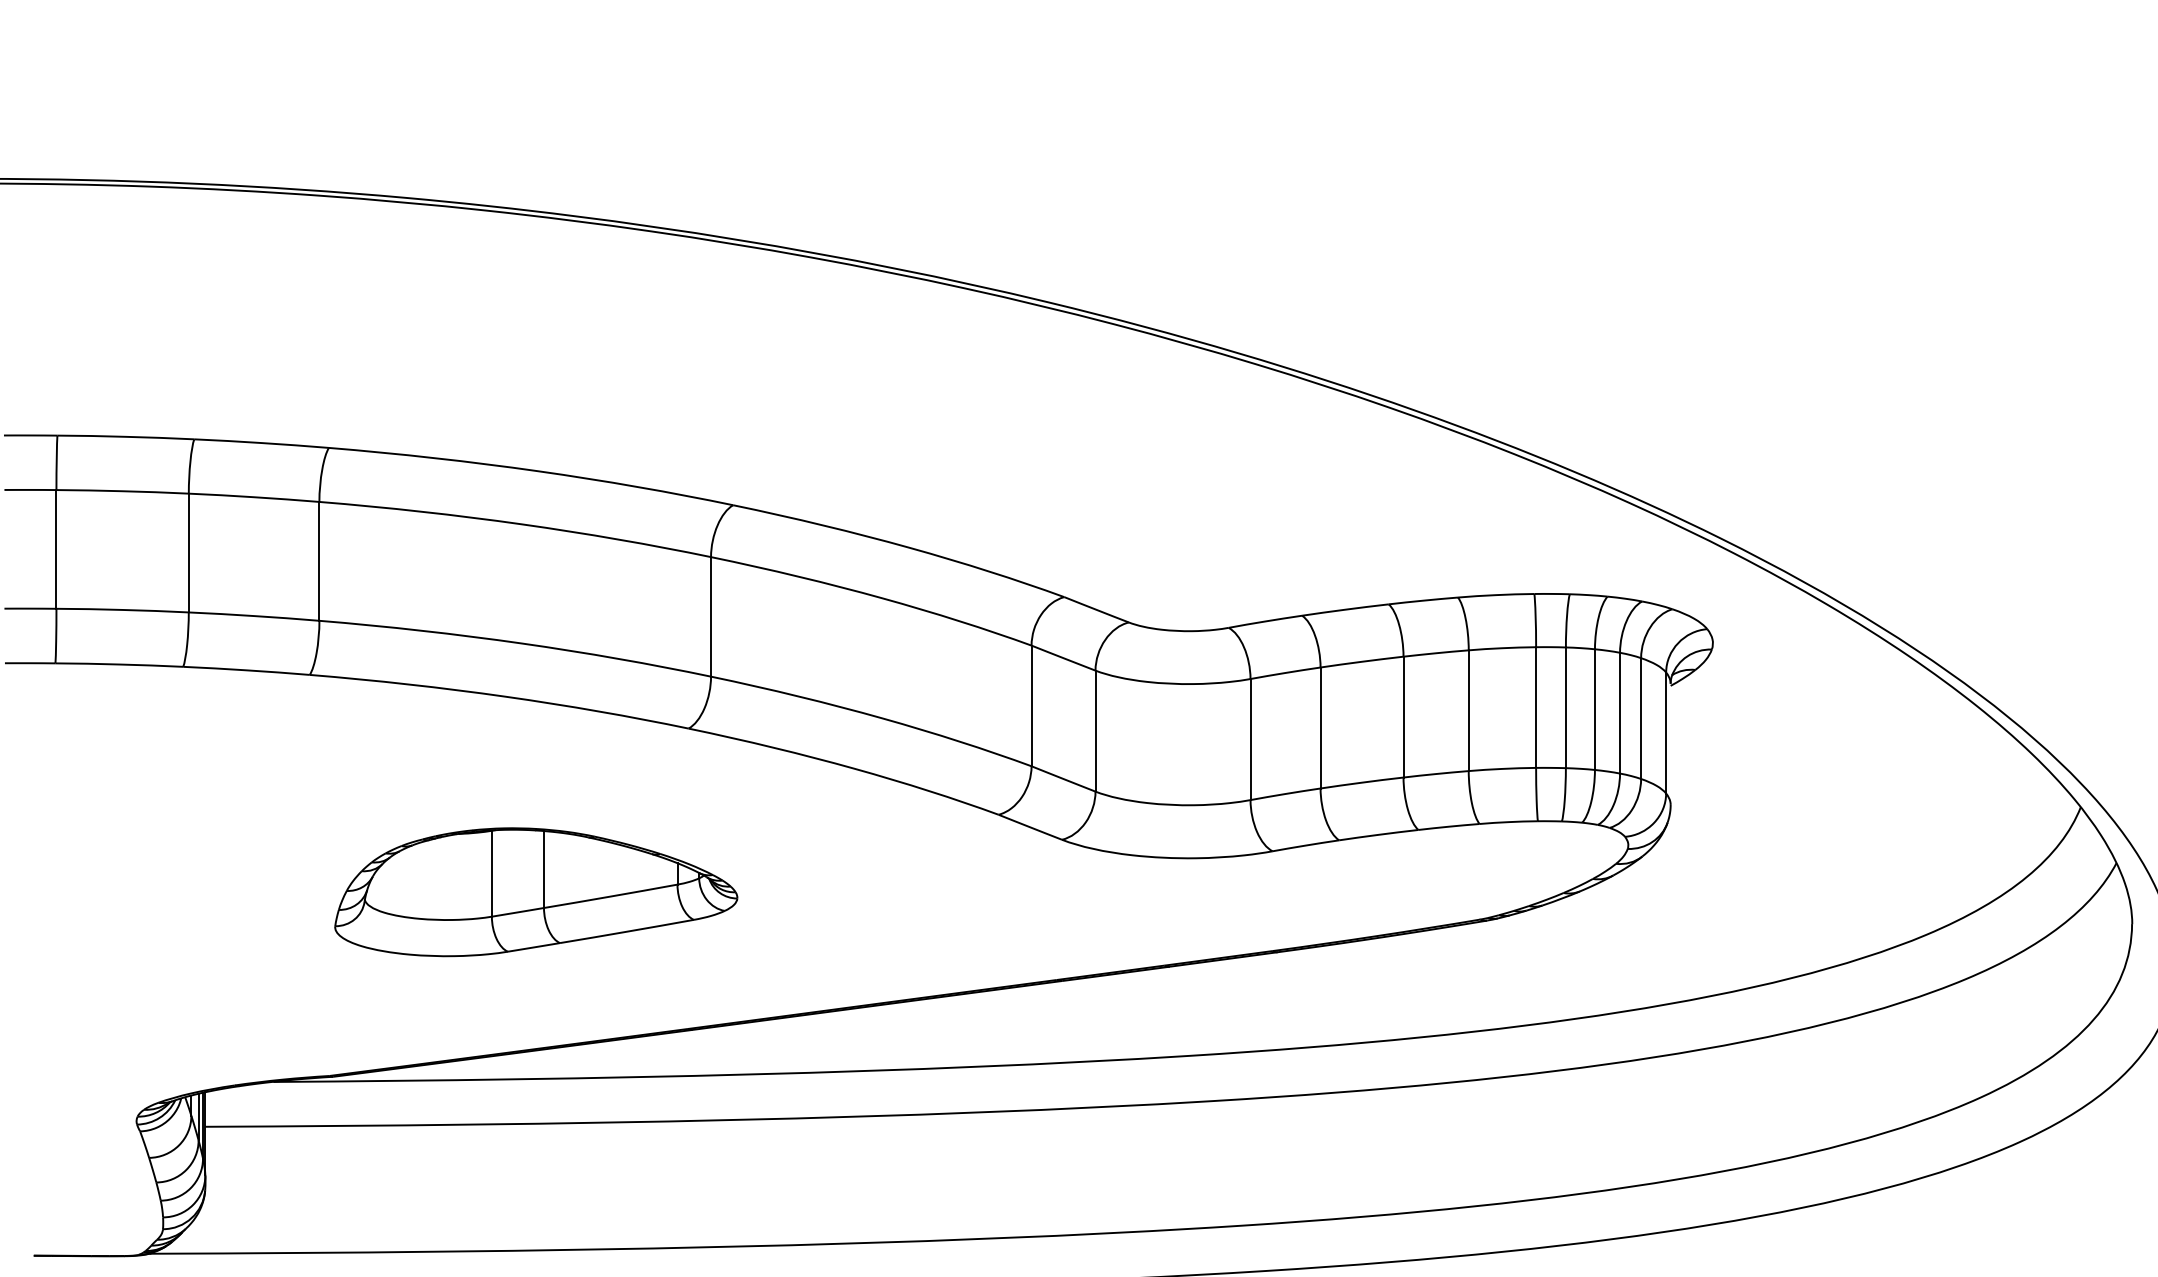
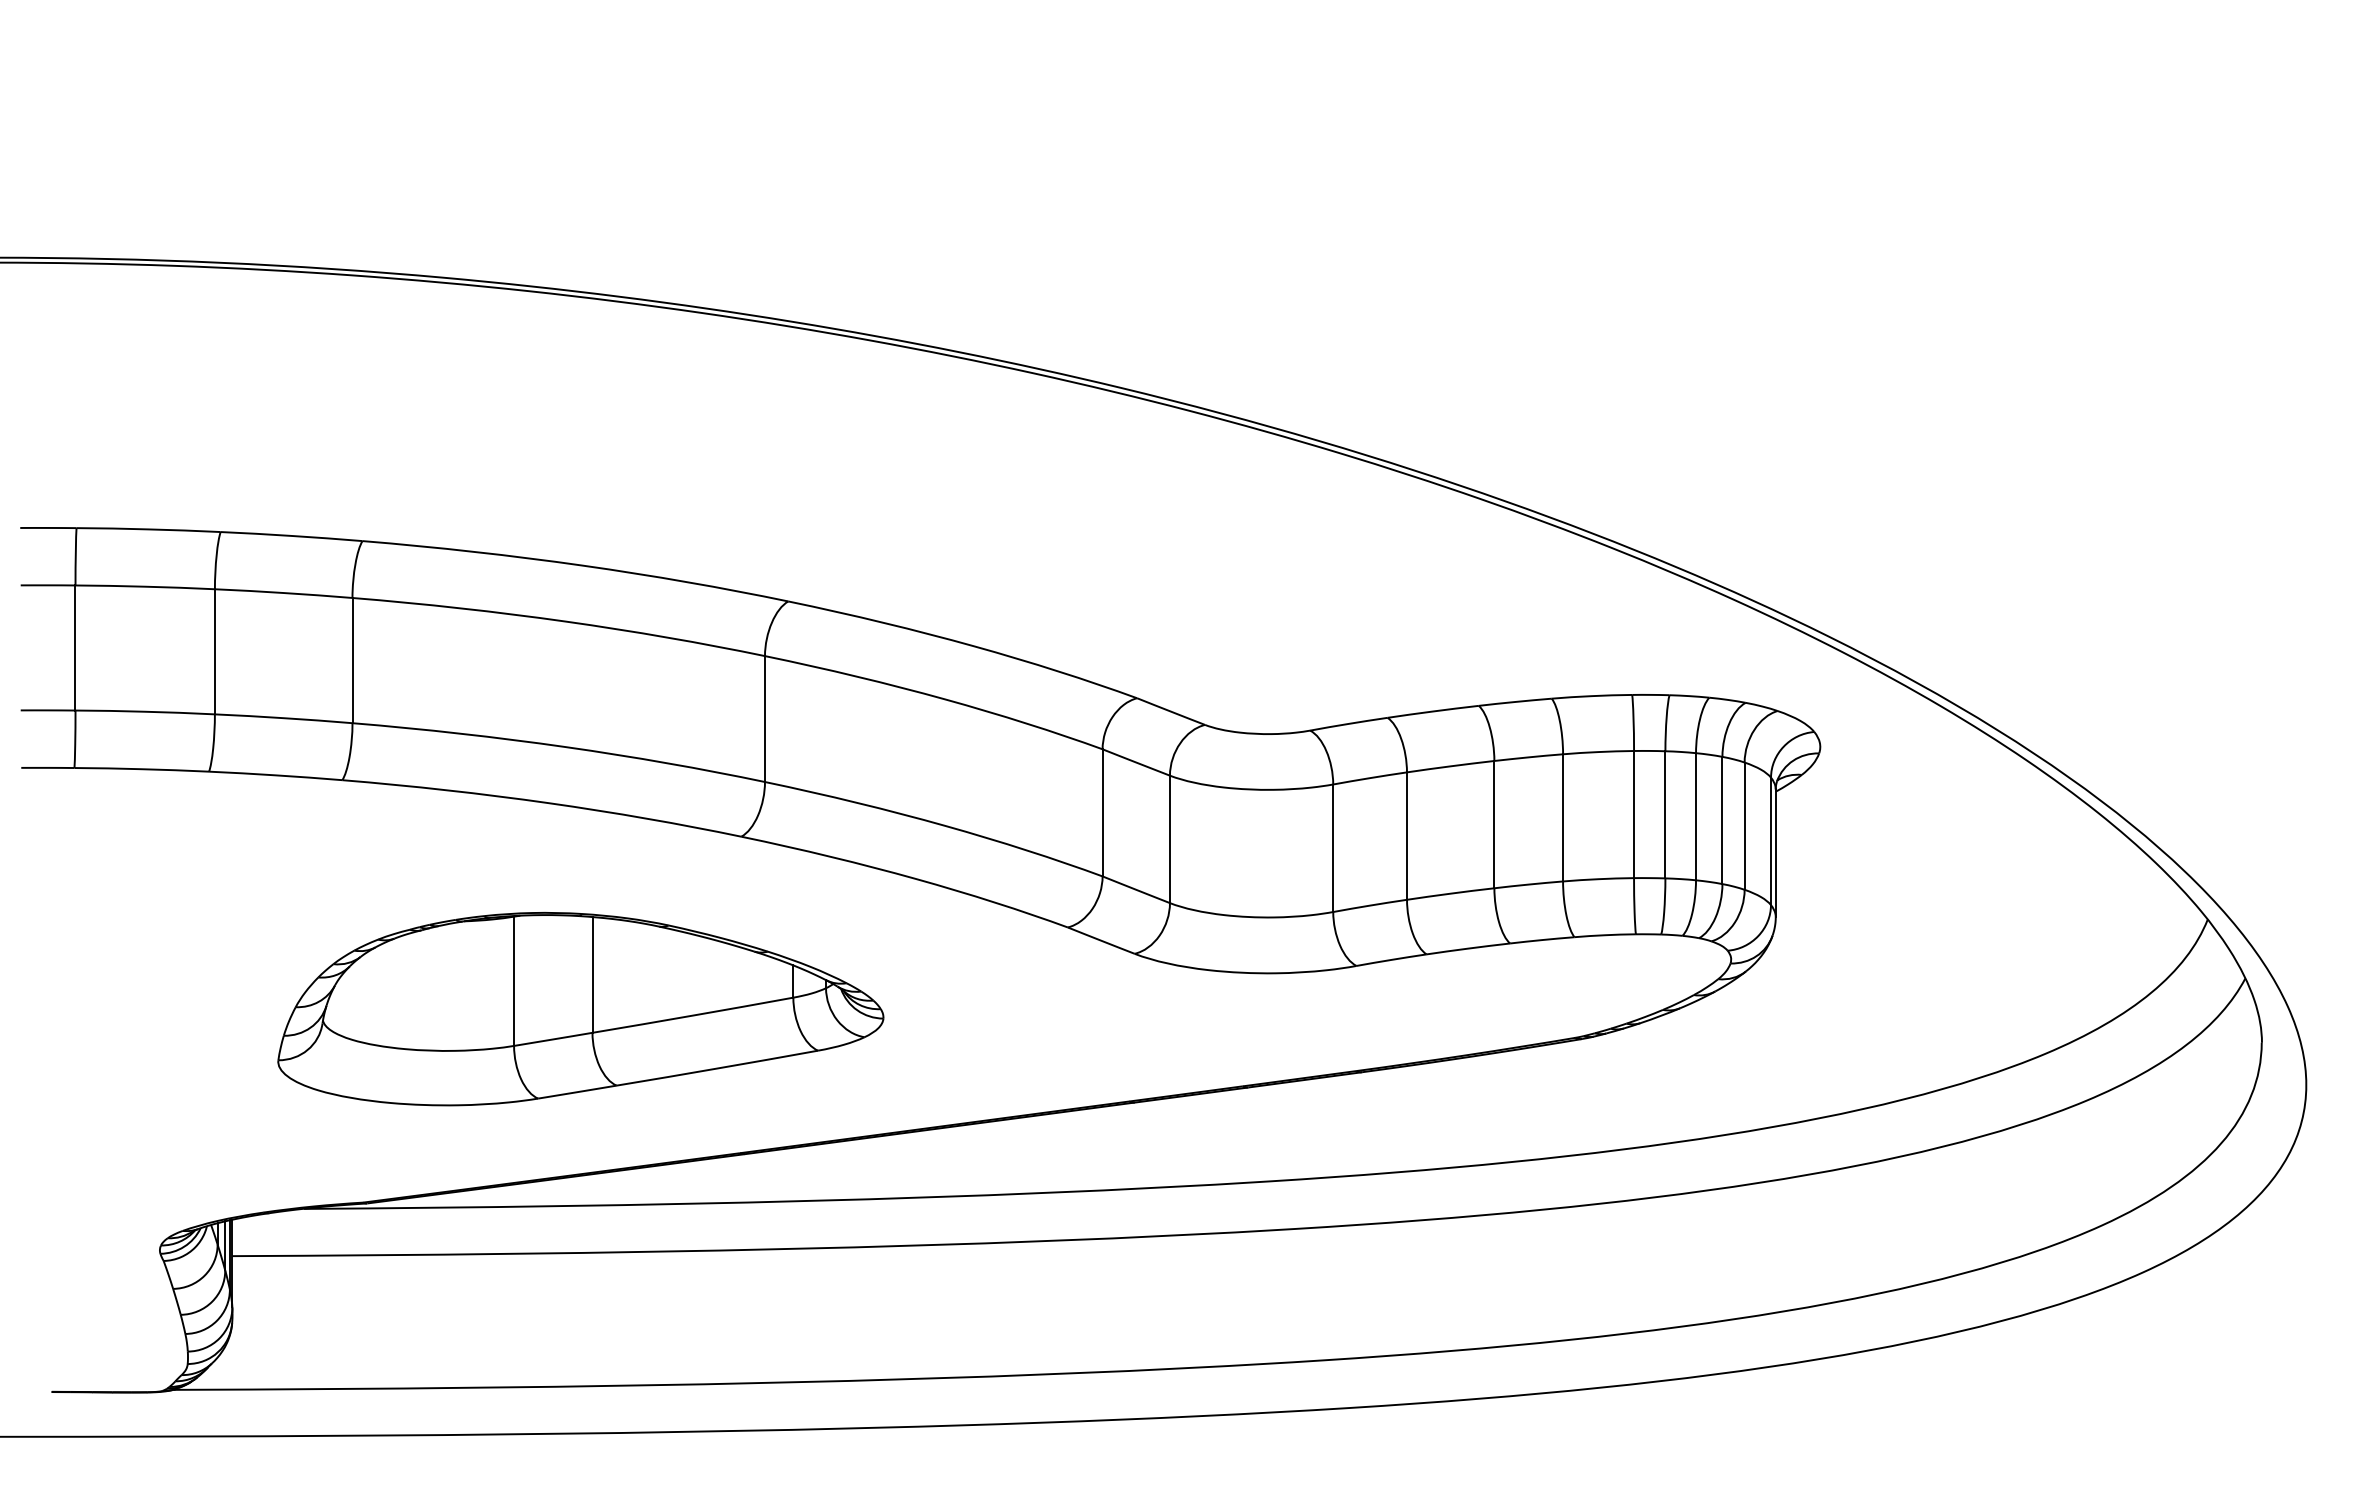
line: (1670, 744) -> (1775, 853), added
part: (535, 891) -> (580, 1008), size x1.43

